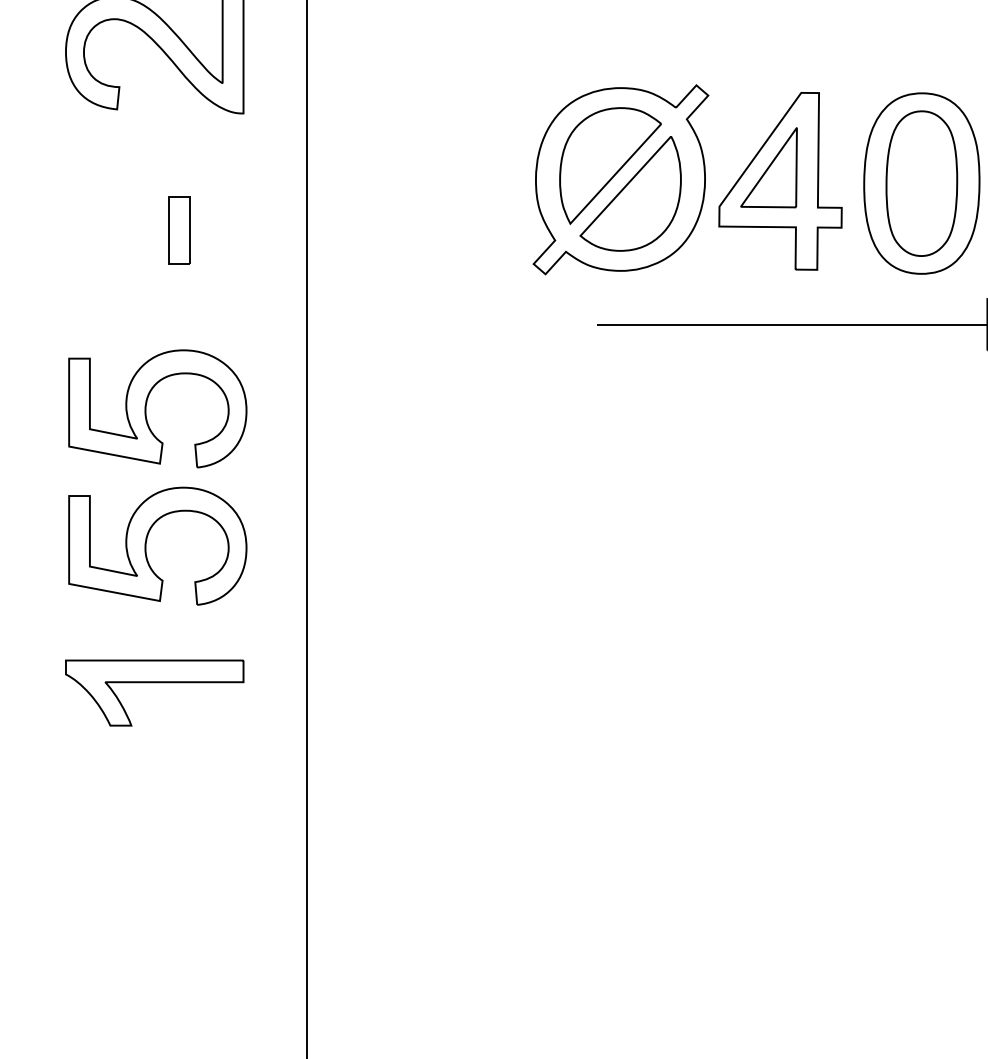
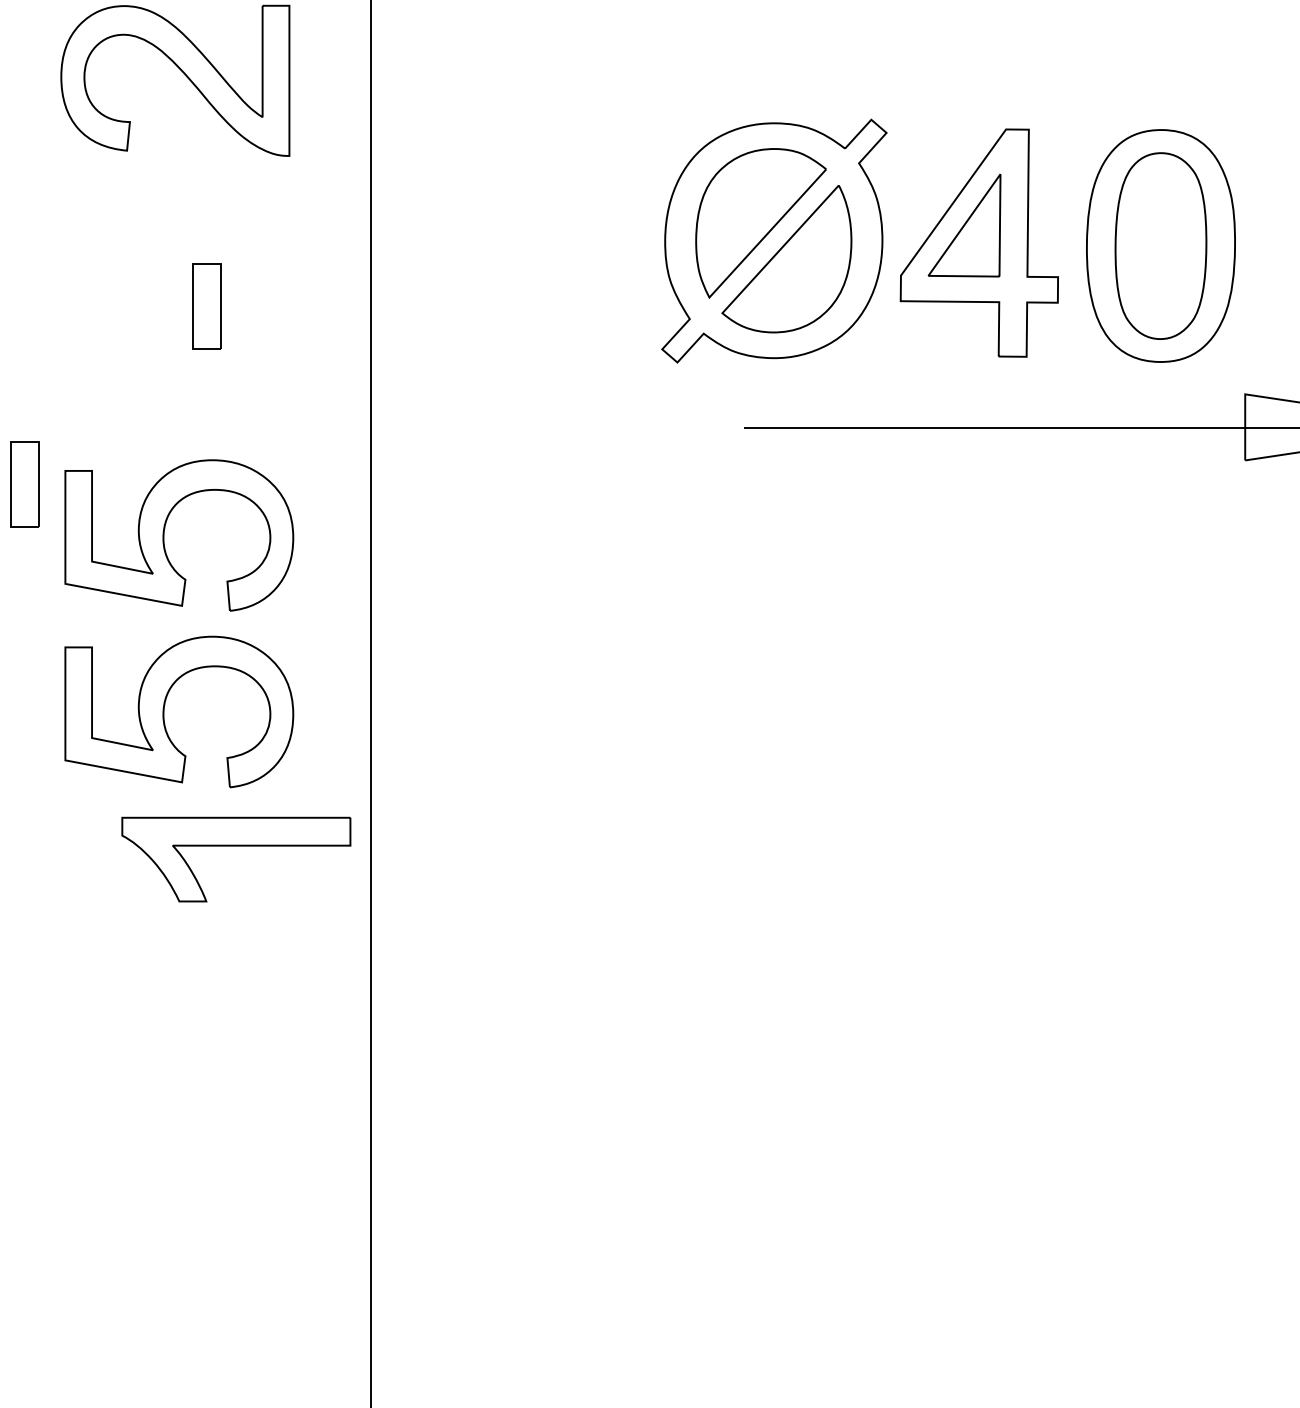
part: (37, 369) -> (24, 484), added
part: (154, 682) -> (236, 846), moved

